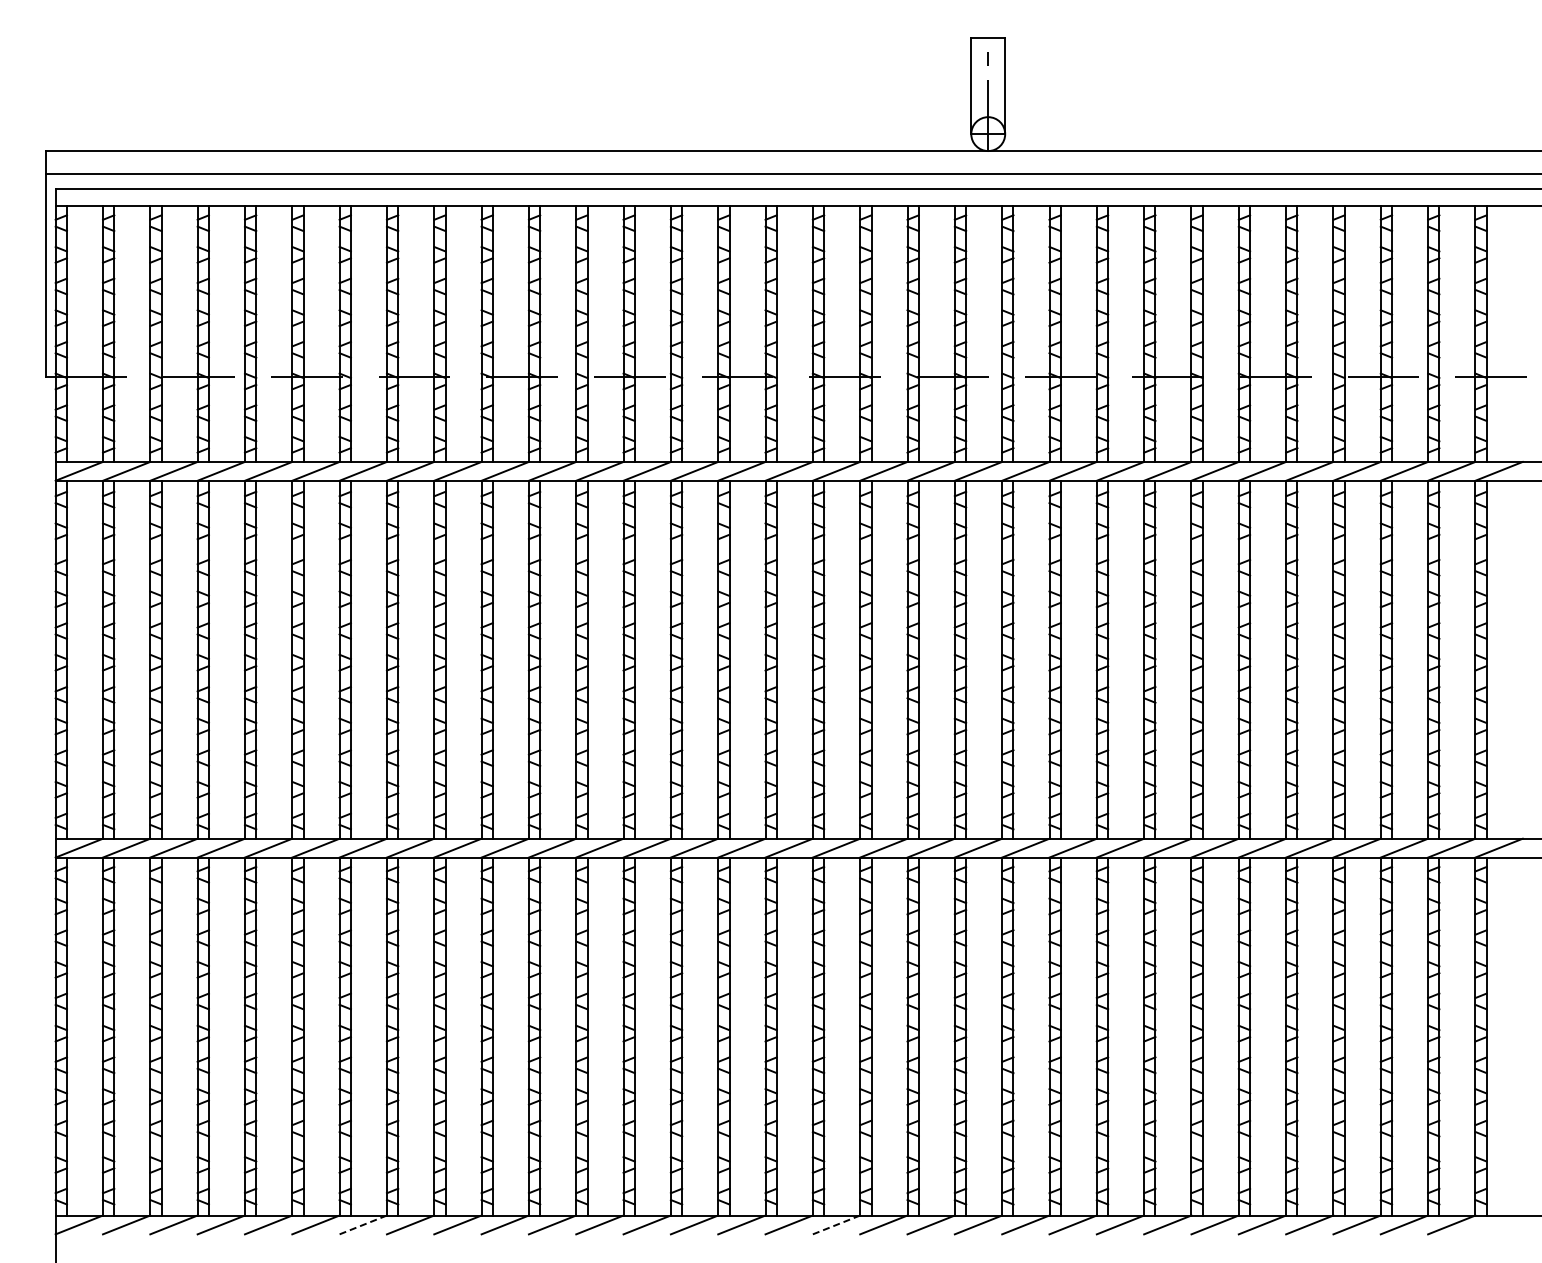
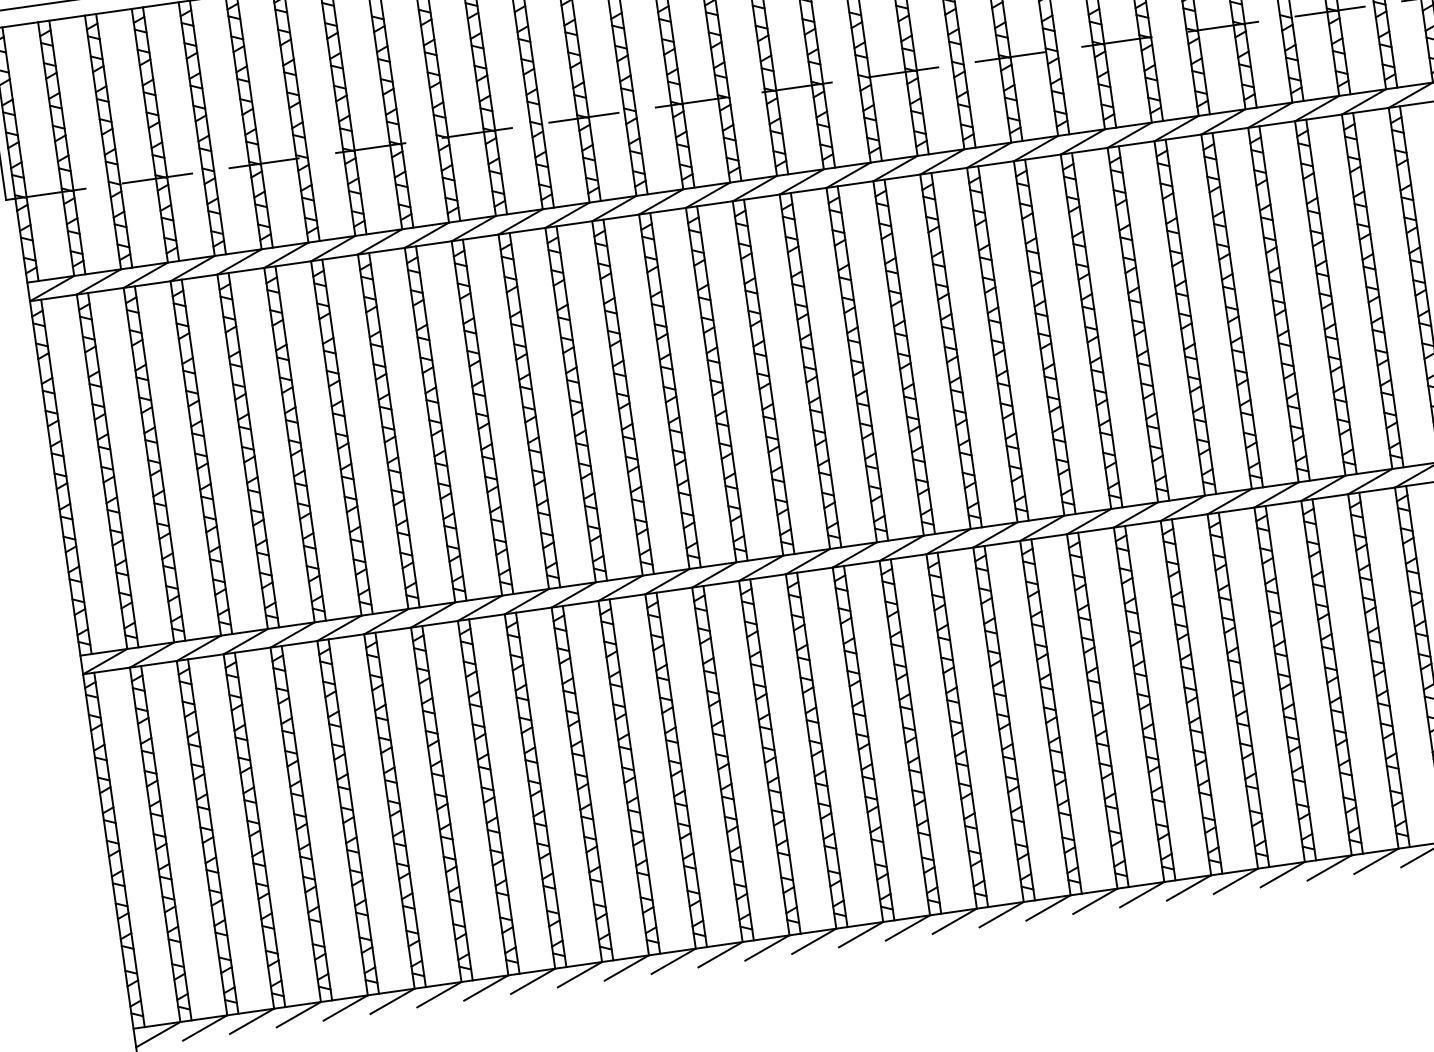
line: (363, 1224) -> (439, 994), dashed -> solid
line: (837, 1224) -> (908, 927), dashed -> solid

